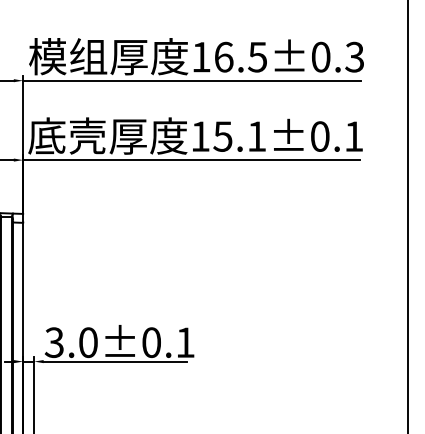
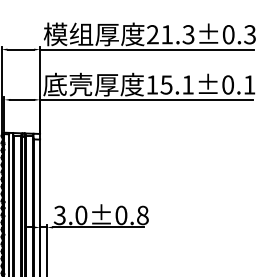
text: (229, 56) -> (170, 34), 16.5±0.3 -> 21.3±0.3
text: (184, 342) -> (142, 215), 3.0±0.1 -> 3.0±0.8

